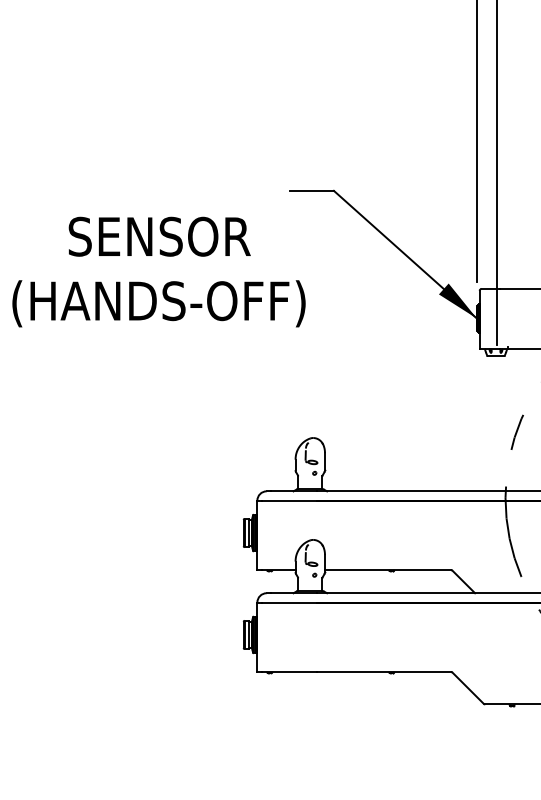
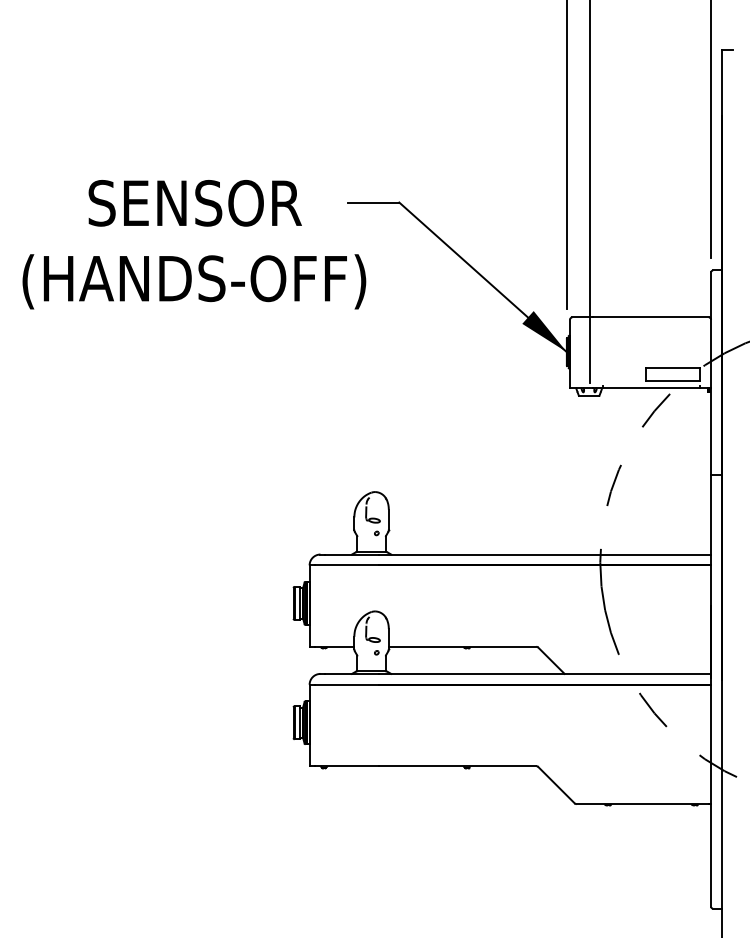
text: (159, 271) -> (194, 244), moved

